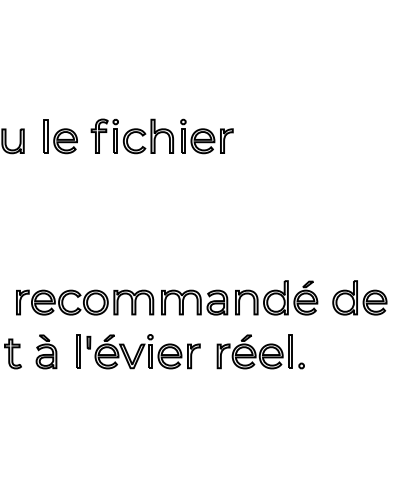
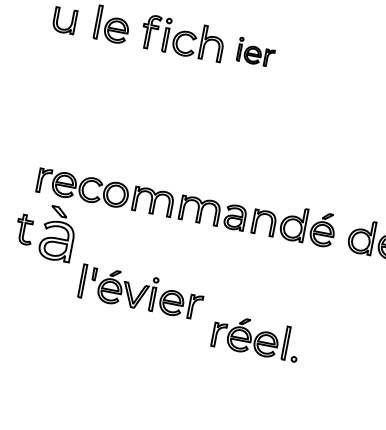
part: (206, 136) -> (255, 52), size x0.7
part: (46, 351) -> (58, 233), size x1.6
part: (138, 351) -> (141, 292), moved
part: (260, 351) -> (256, 337), moved

